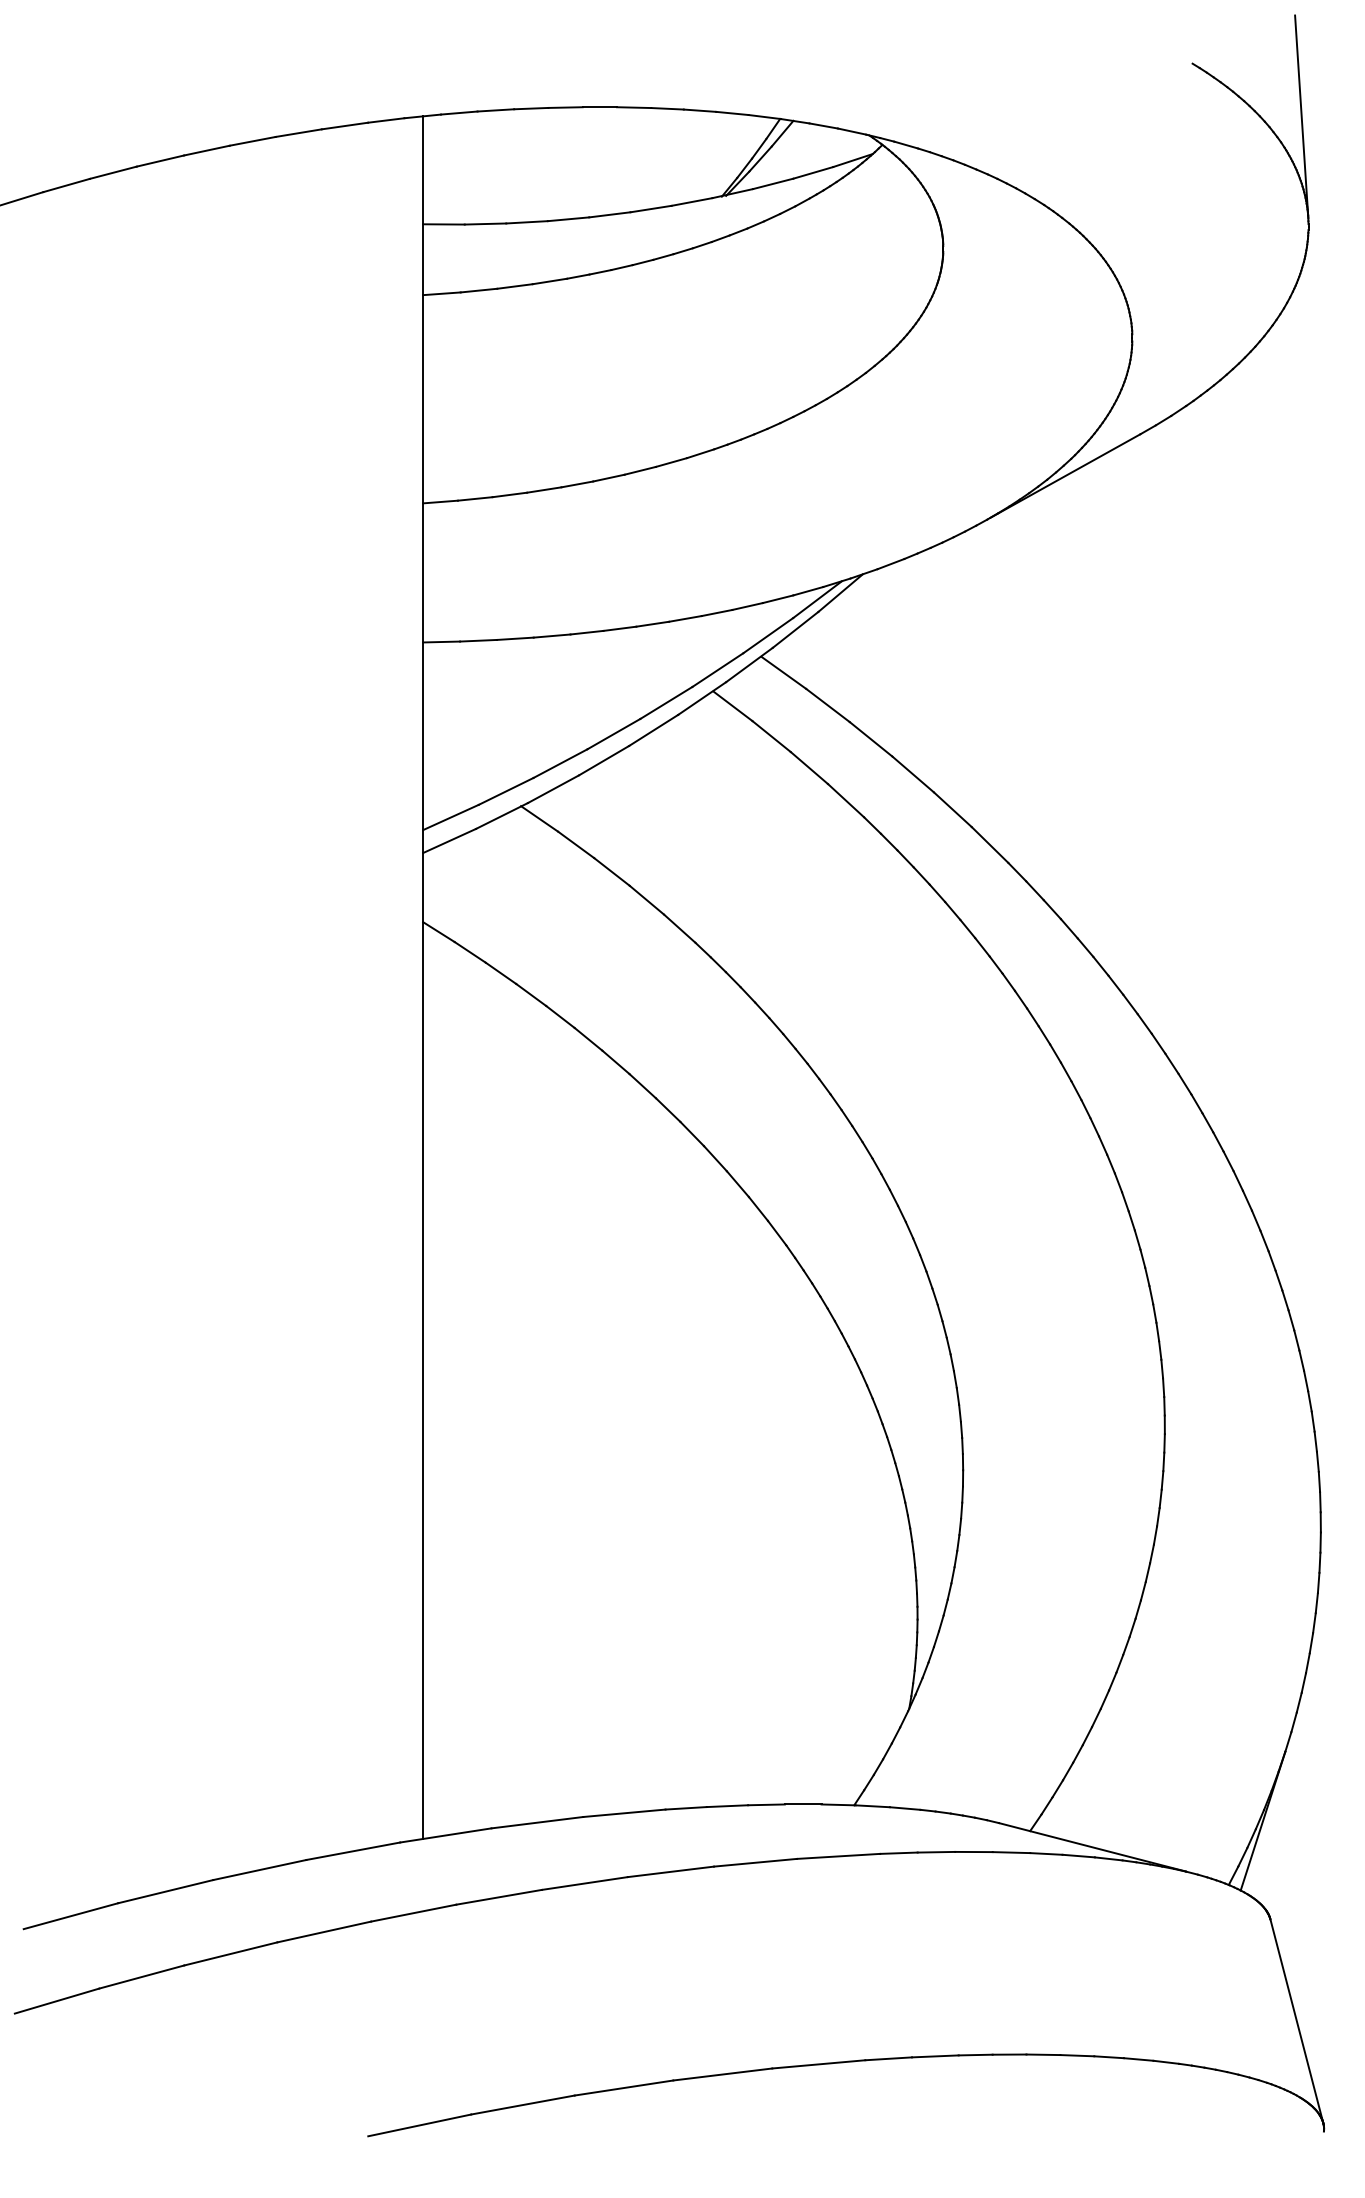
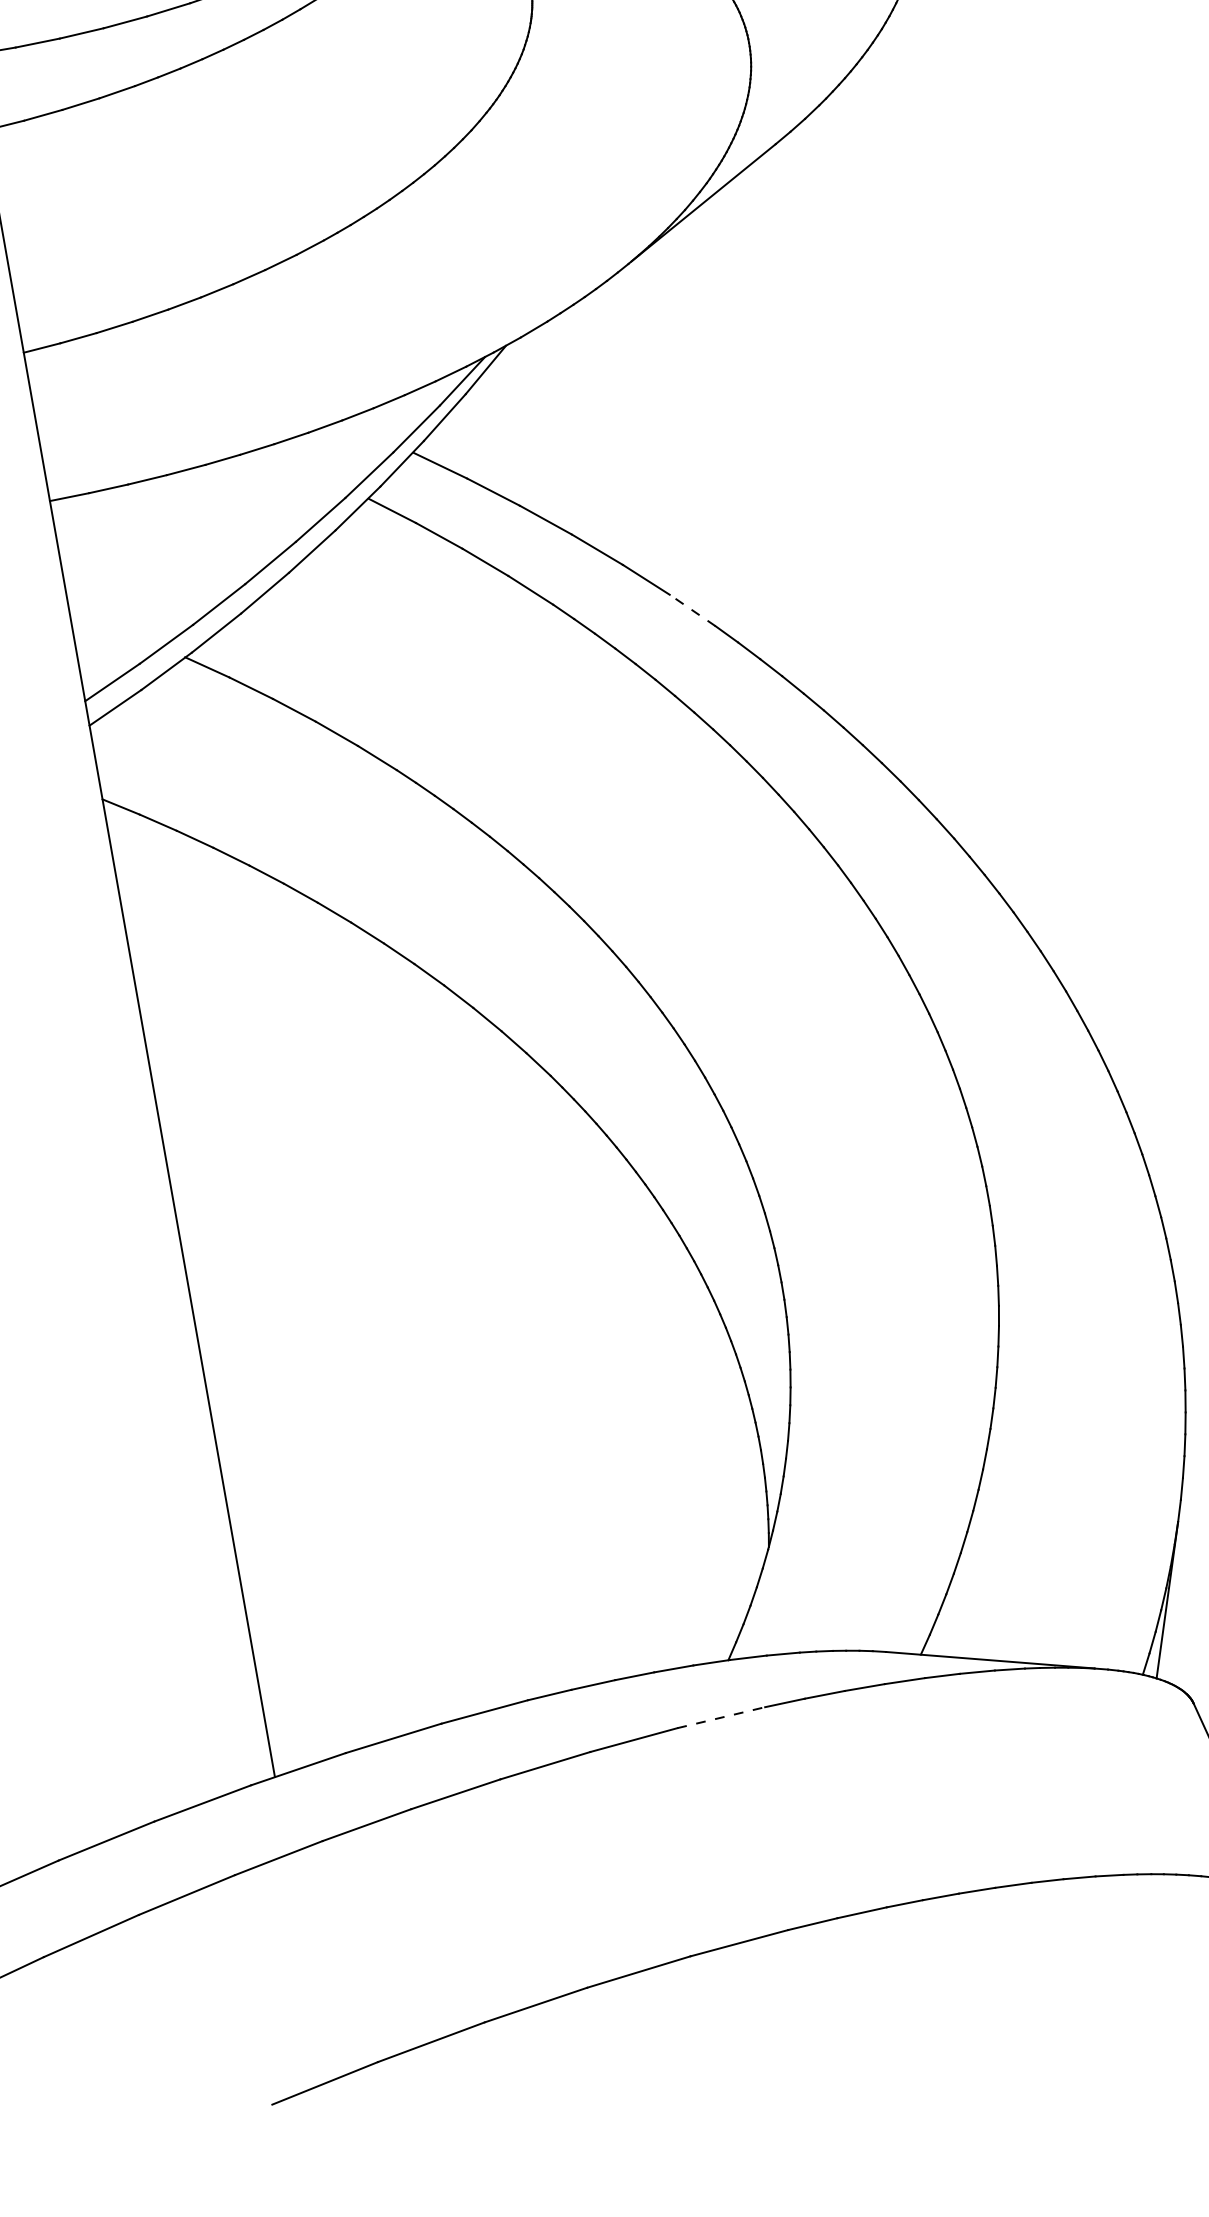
line: (990, 845) -> (693, 610), solid -> dashed
line: (838, 1856) -> (721, 1717), solid -> dashed

